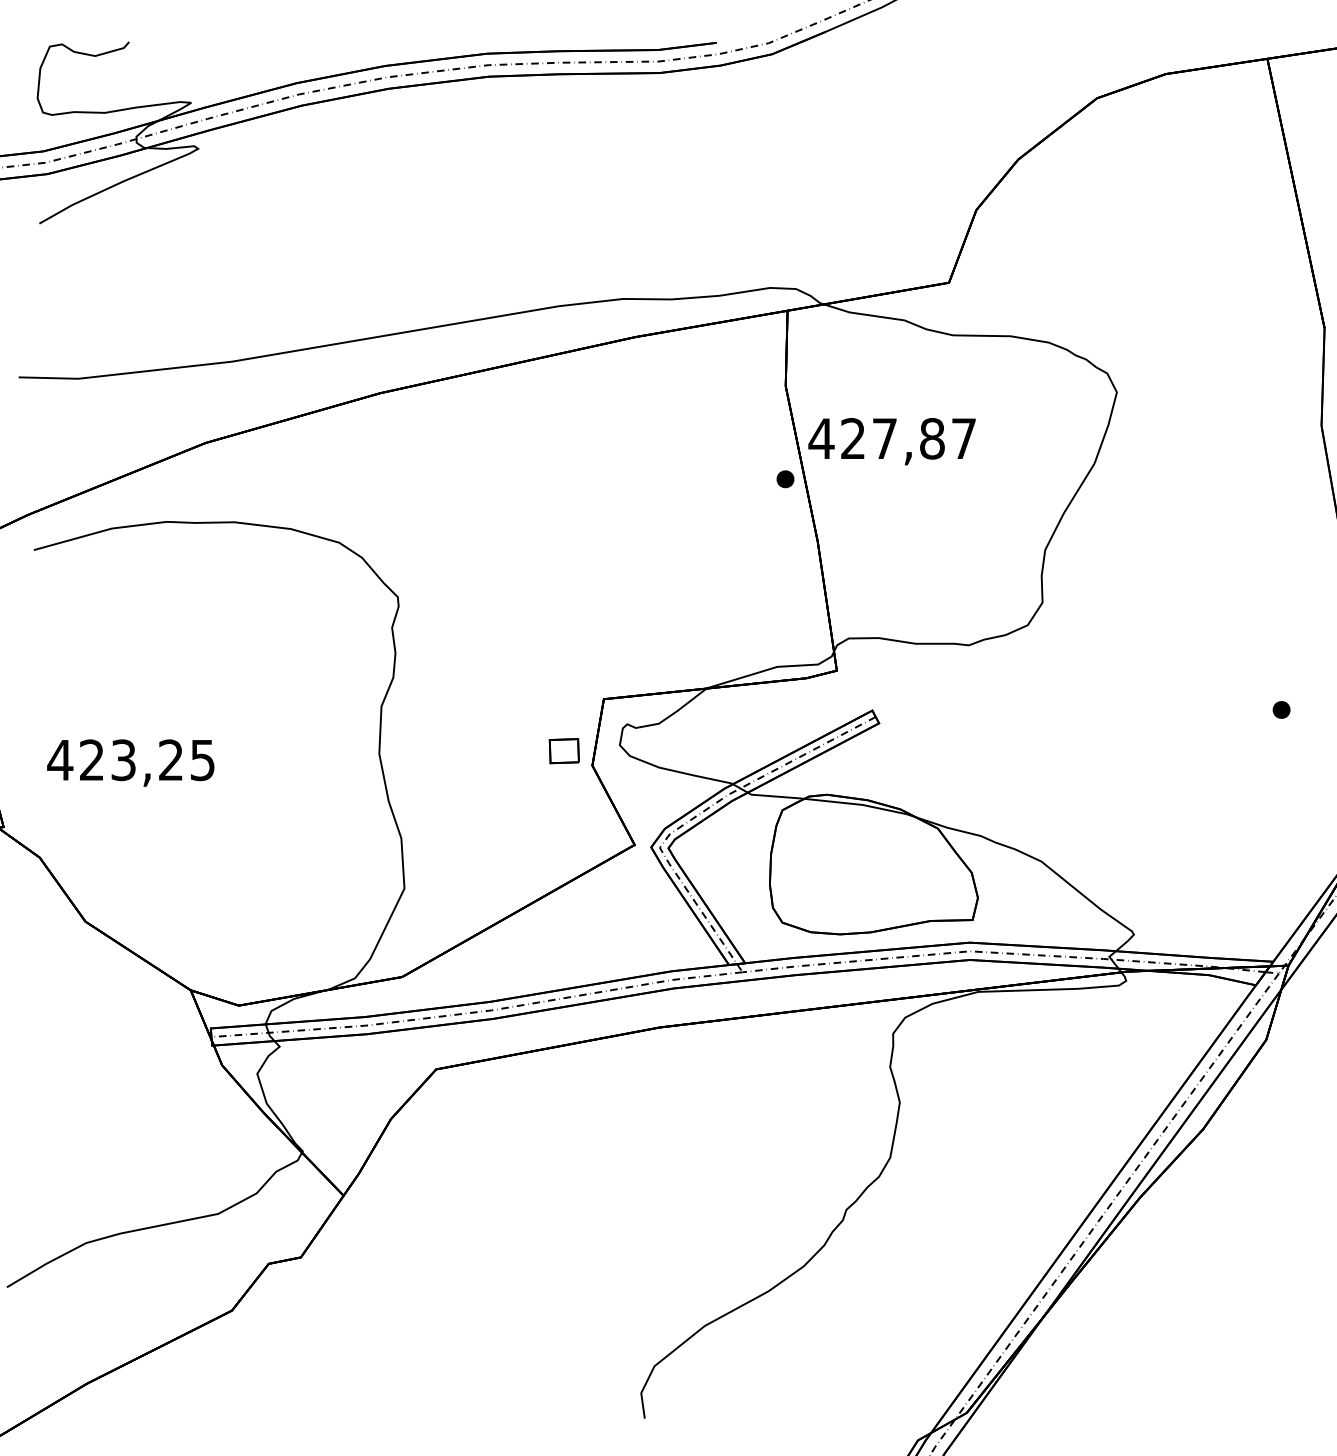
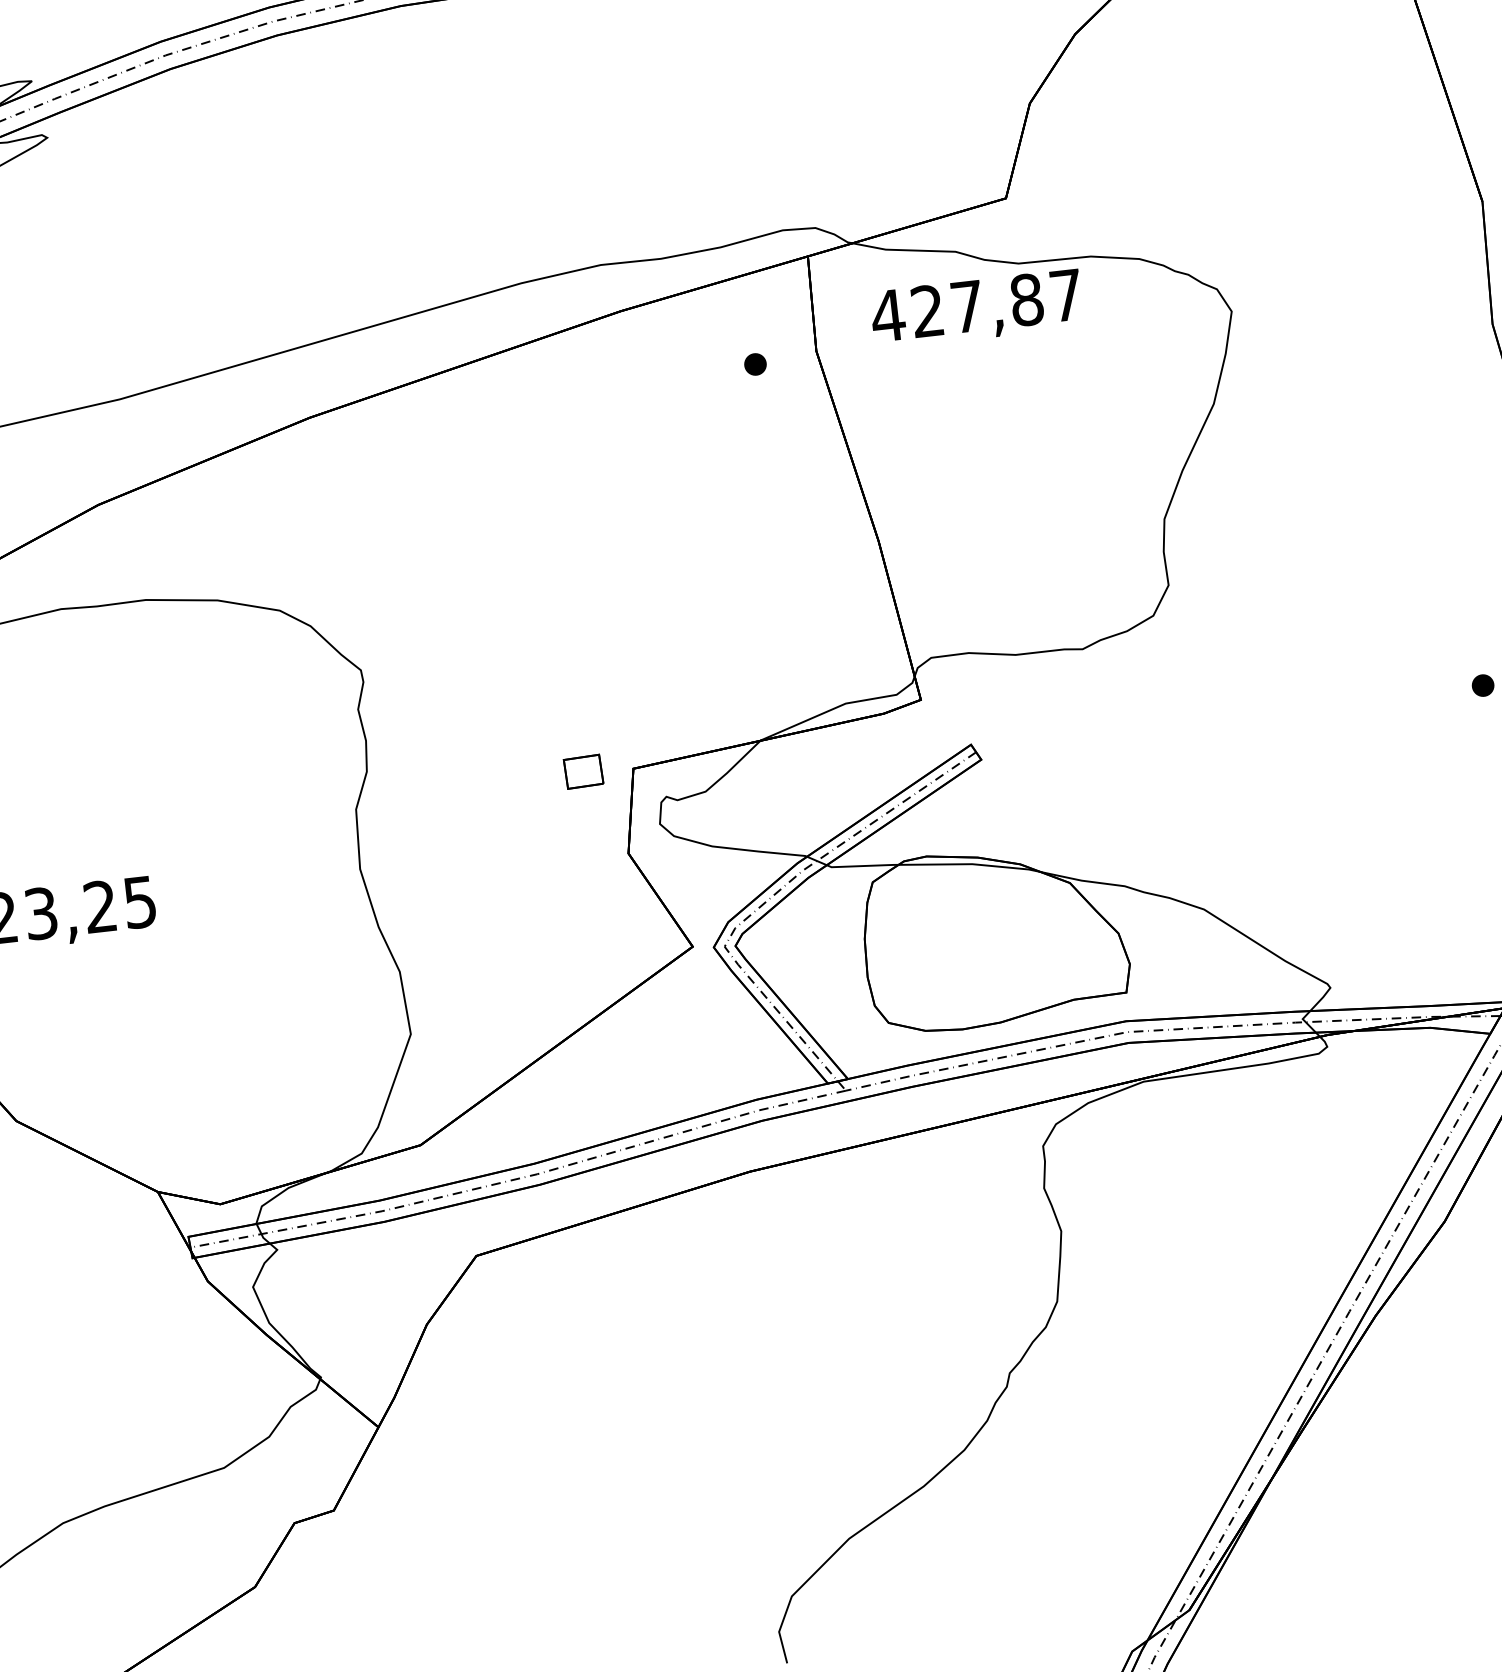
text: (891, 441) -> (976, 309), moved
part: (785, 479) -> (755, 364), moved
part: (563, 751) -> (582, 772), moved

